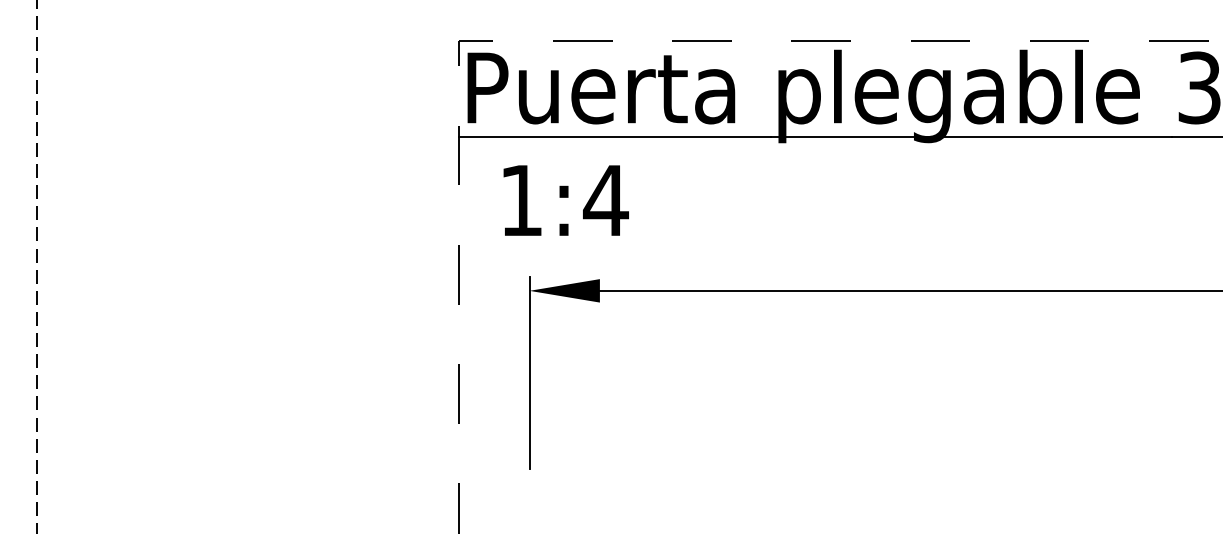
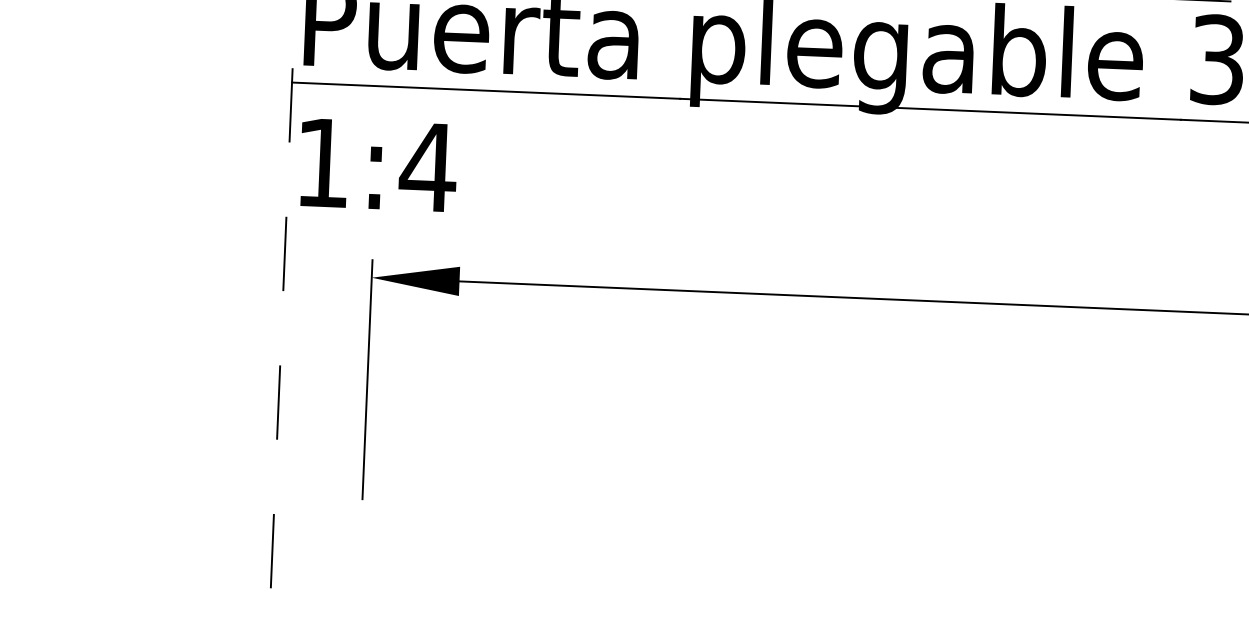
text: (565, 200) -> (377, 165), moved

